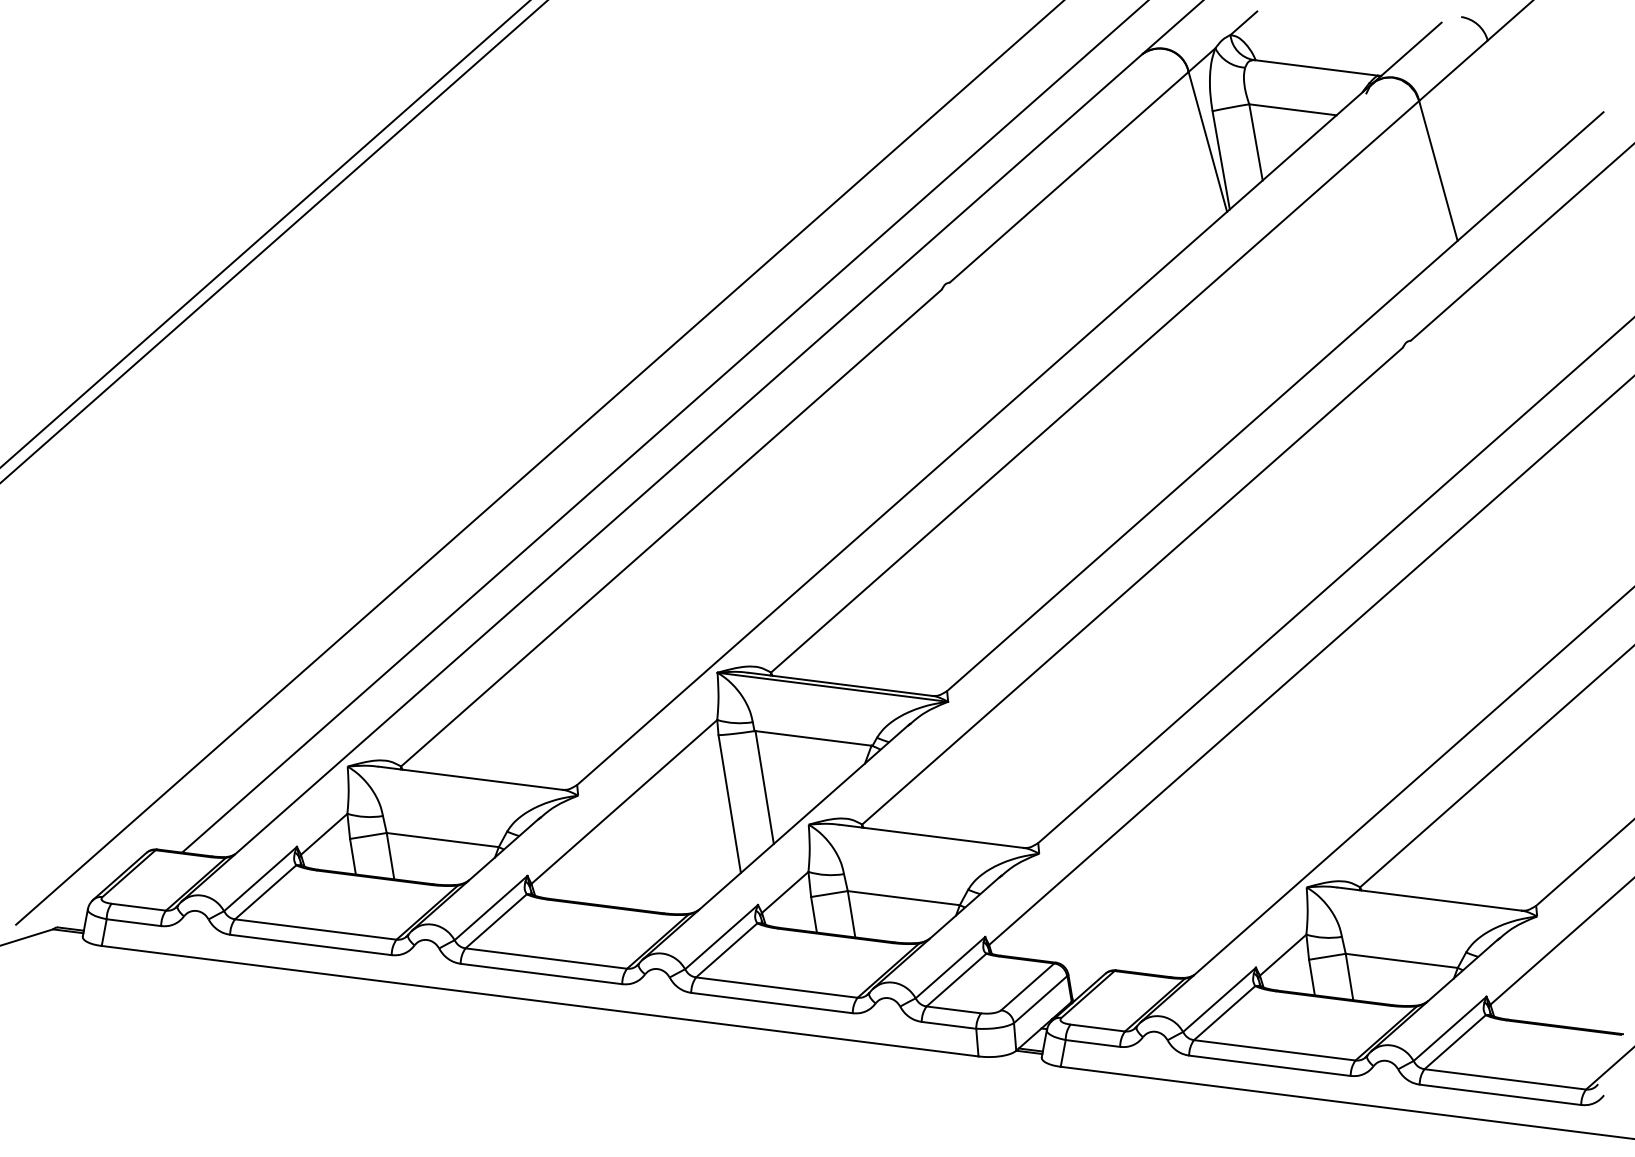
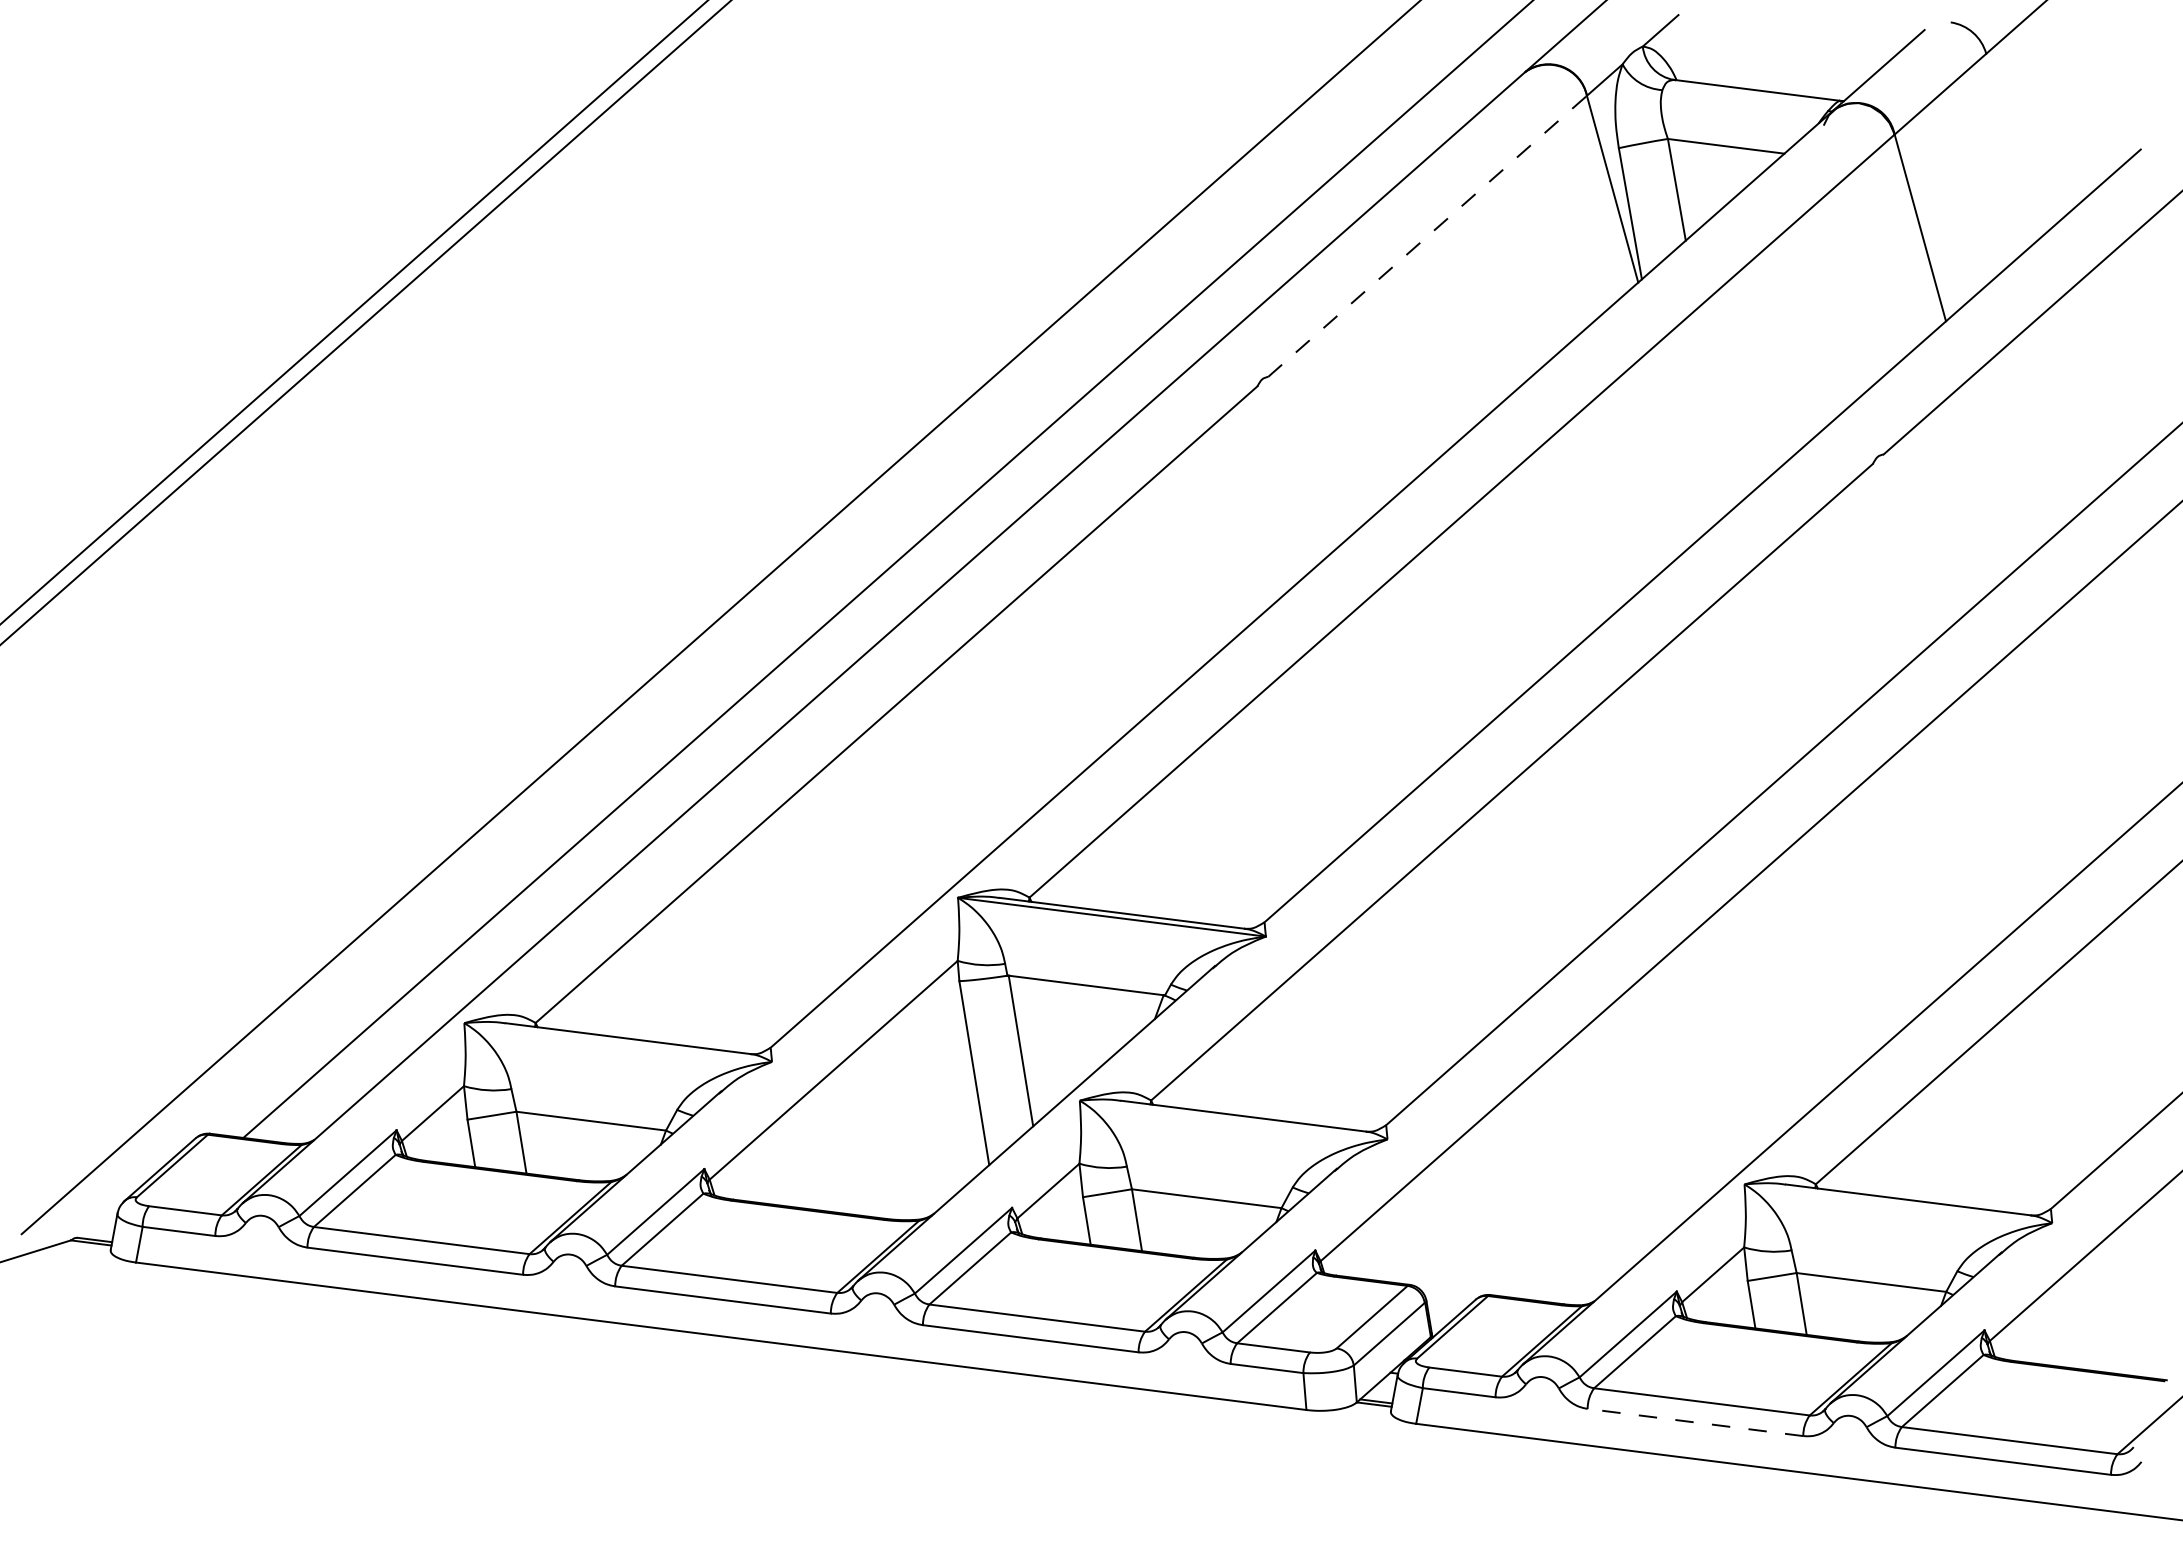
line: (1069, 177) -> (1427, 236), solid -> dashed
line: (1269, 1065) -> (1695, 1422), solid -> dashed

